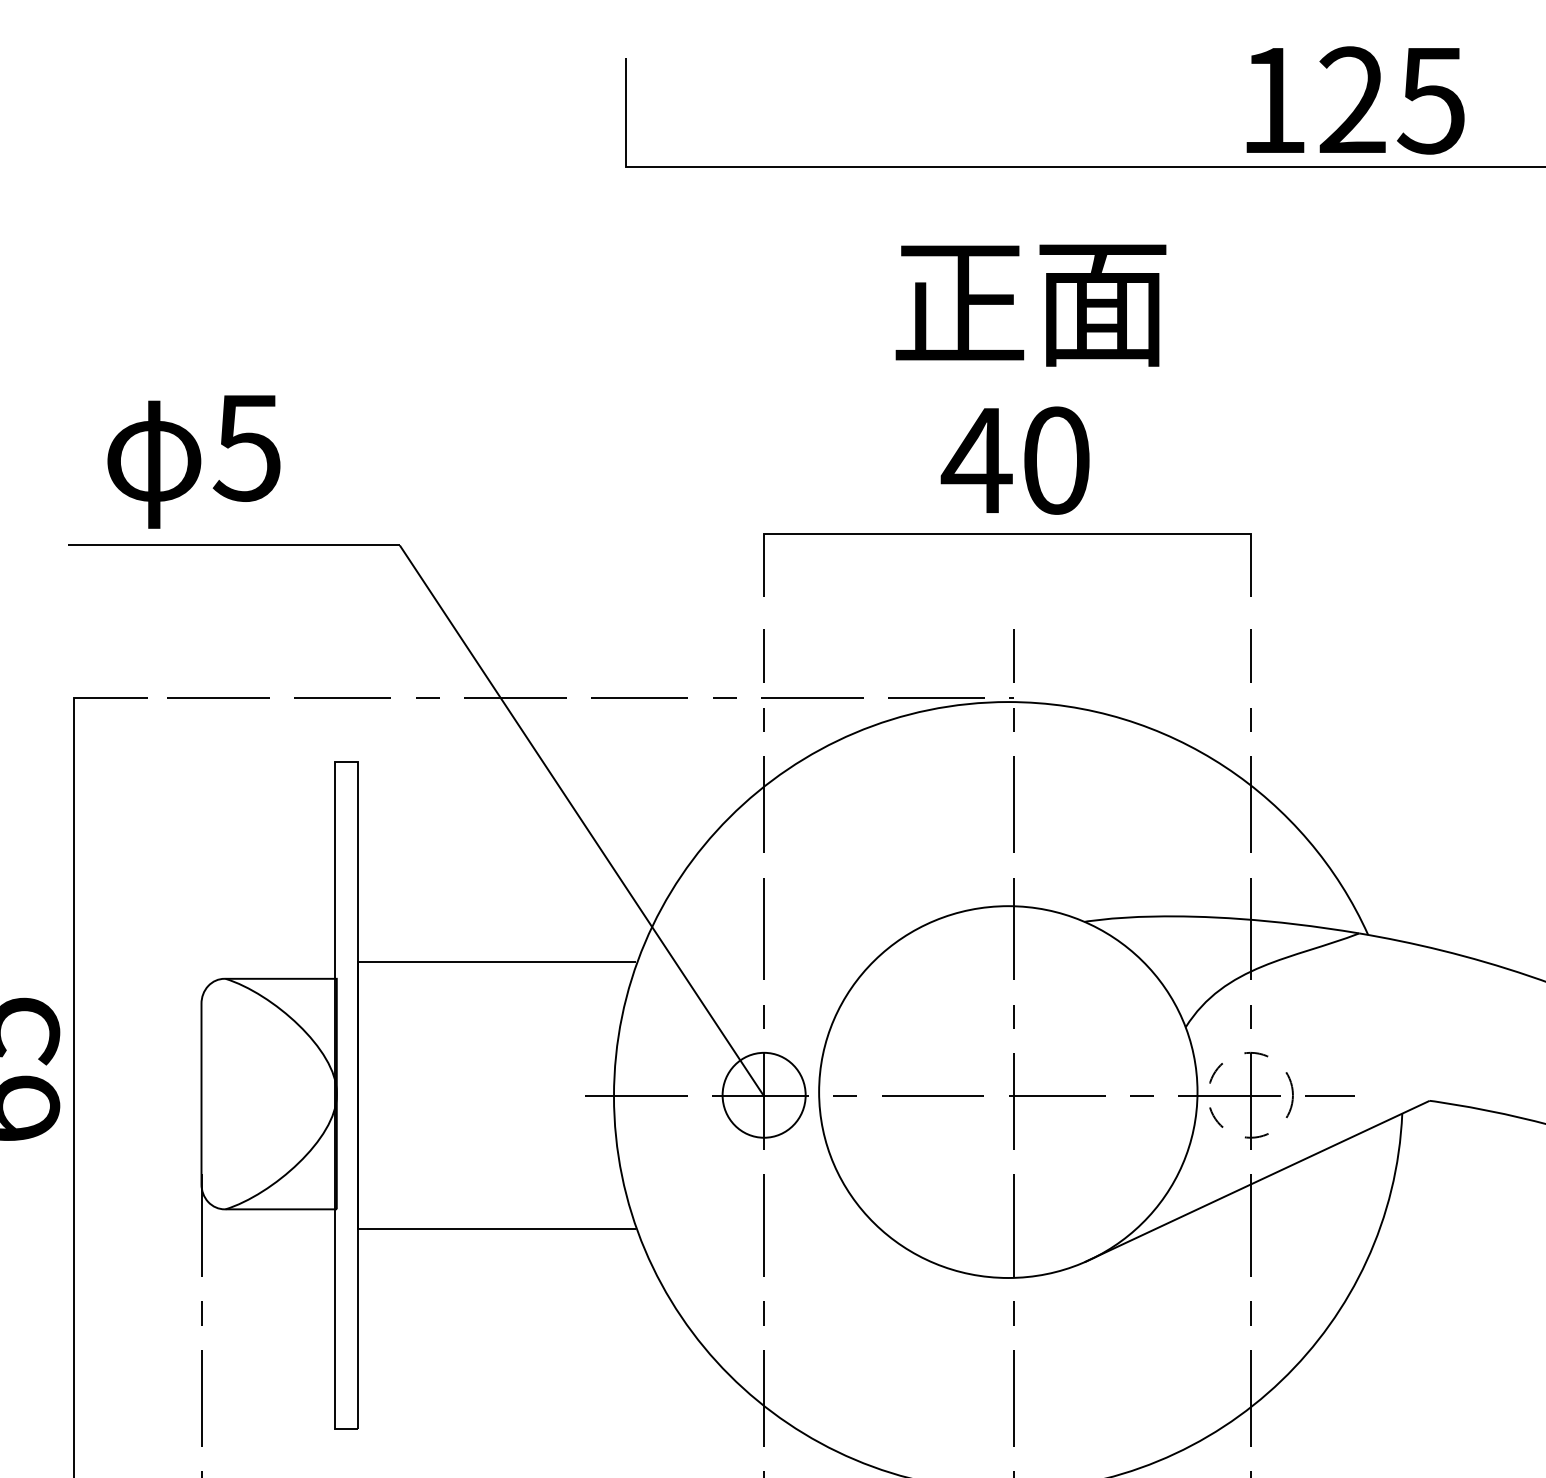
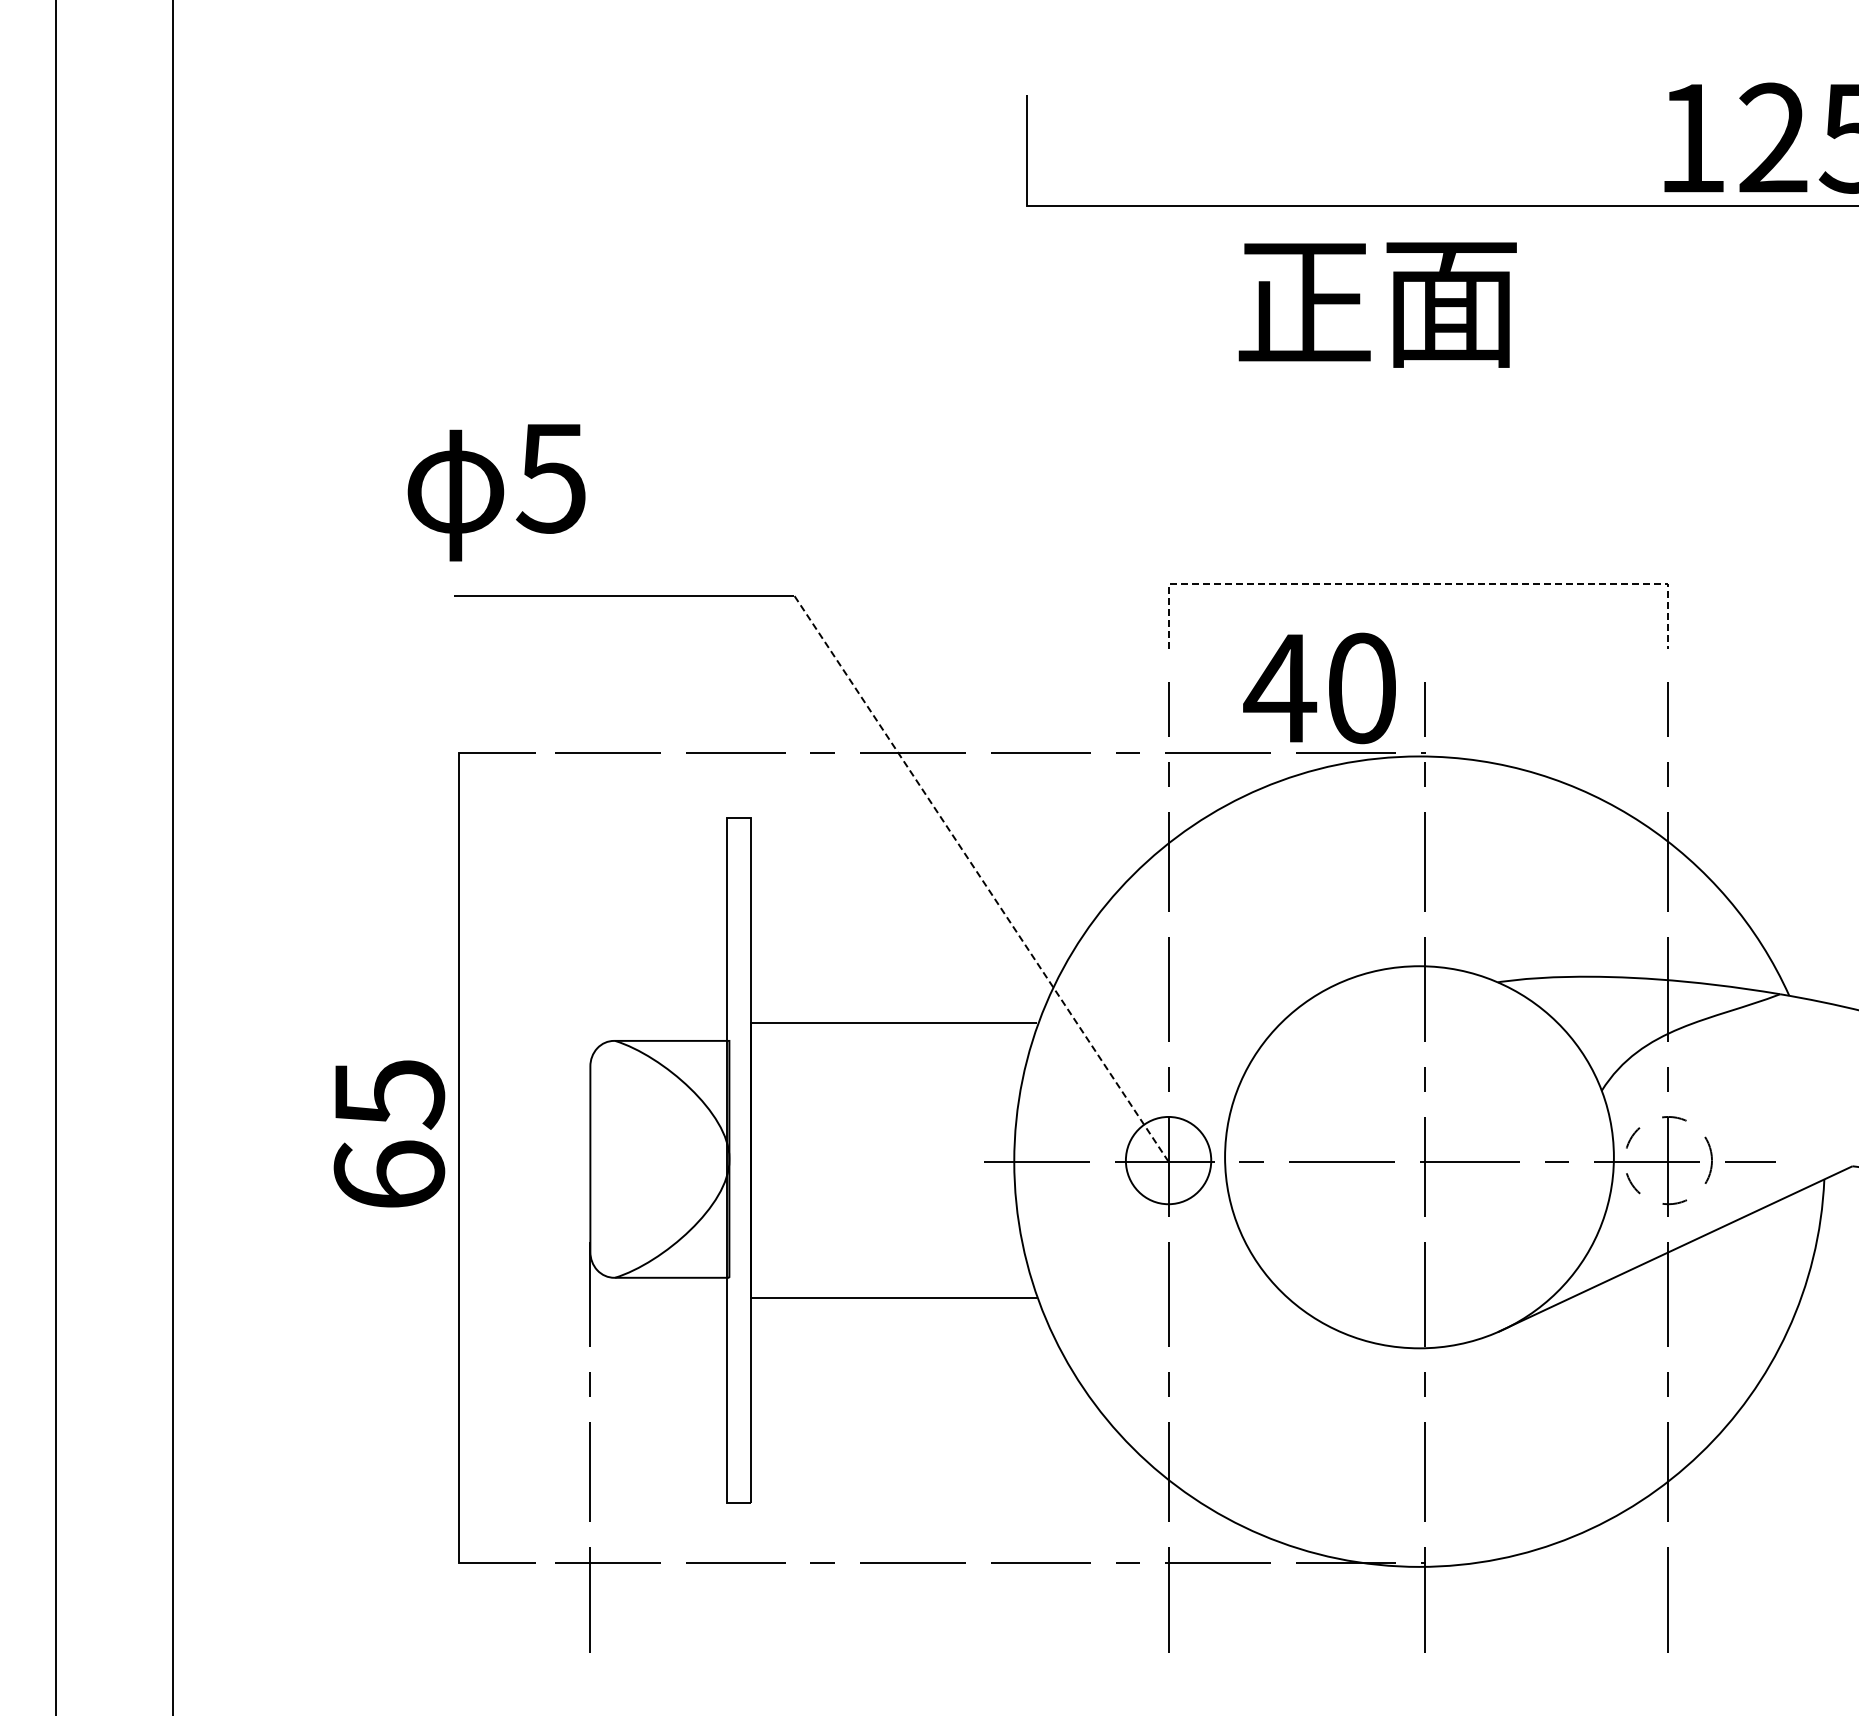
text: (1030, 305) -> (1377, 304), moved
text: (1015, 460) -> (1319, 688), moved
text: (193, 461) -> (496, 492), moved
line: (1007, 533) -> (1418, 583), solid -> dashed
line: (582, 820) -> (981, 878), solid -> dashed

